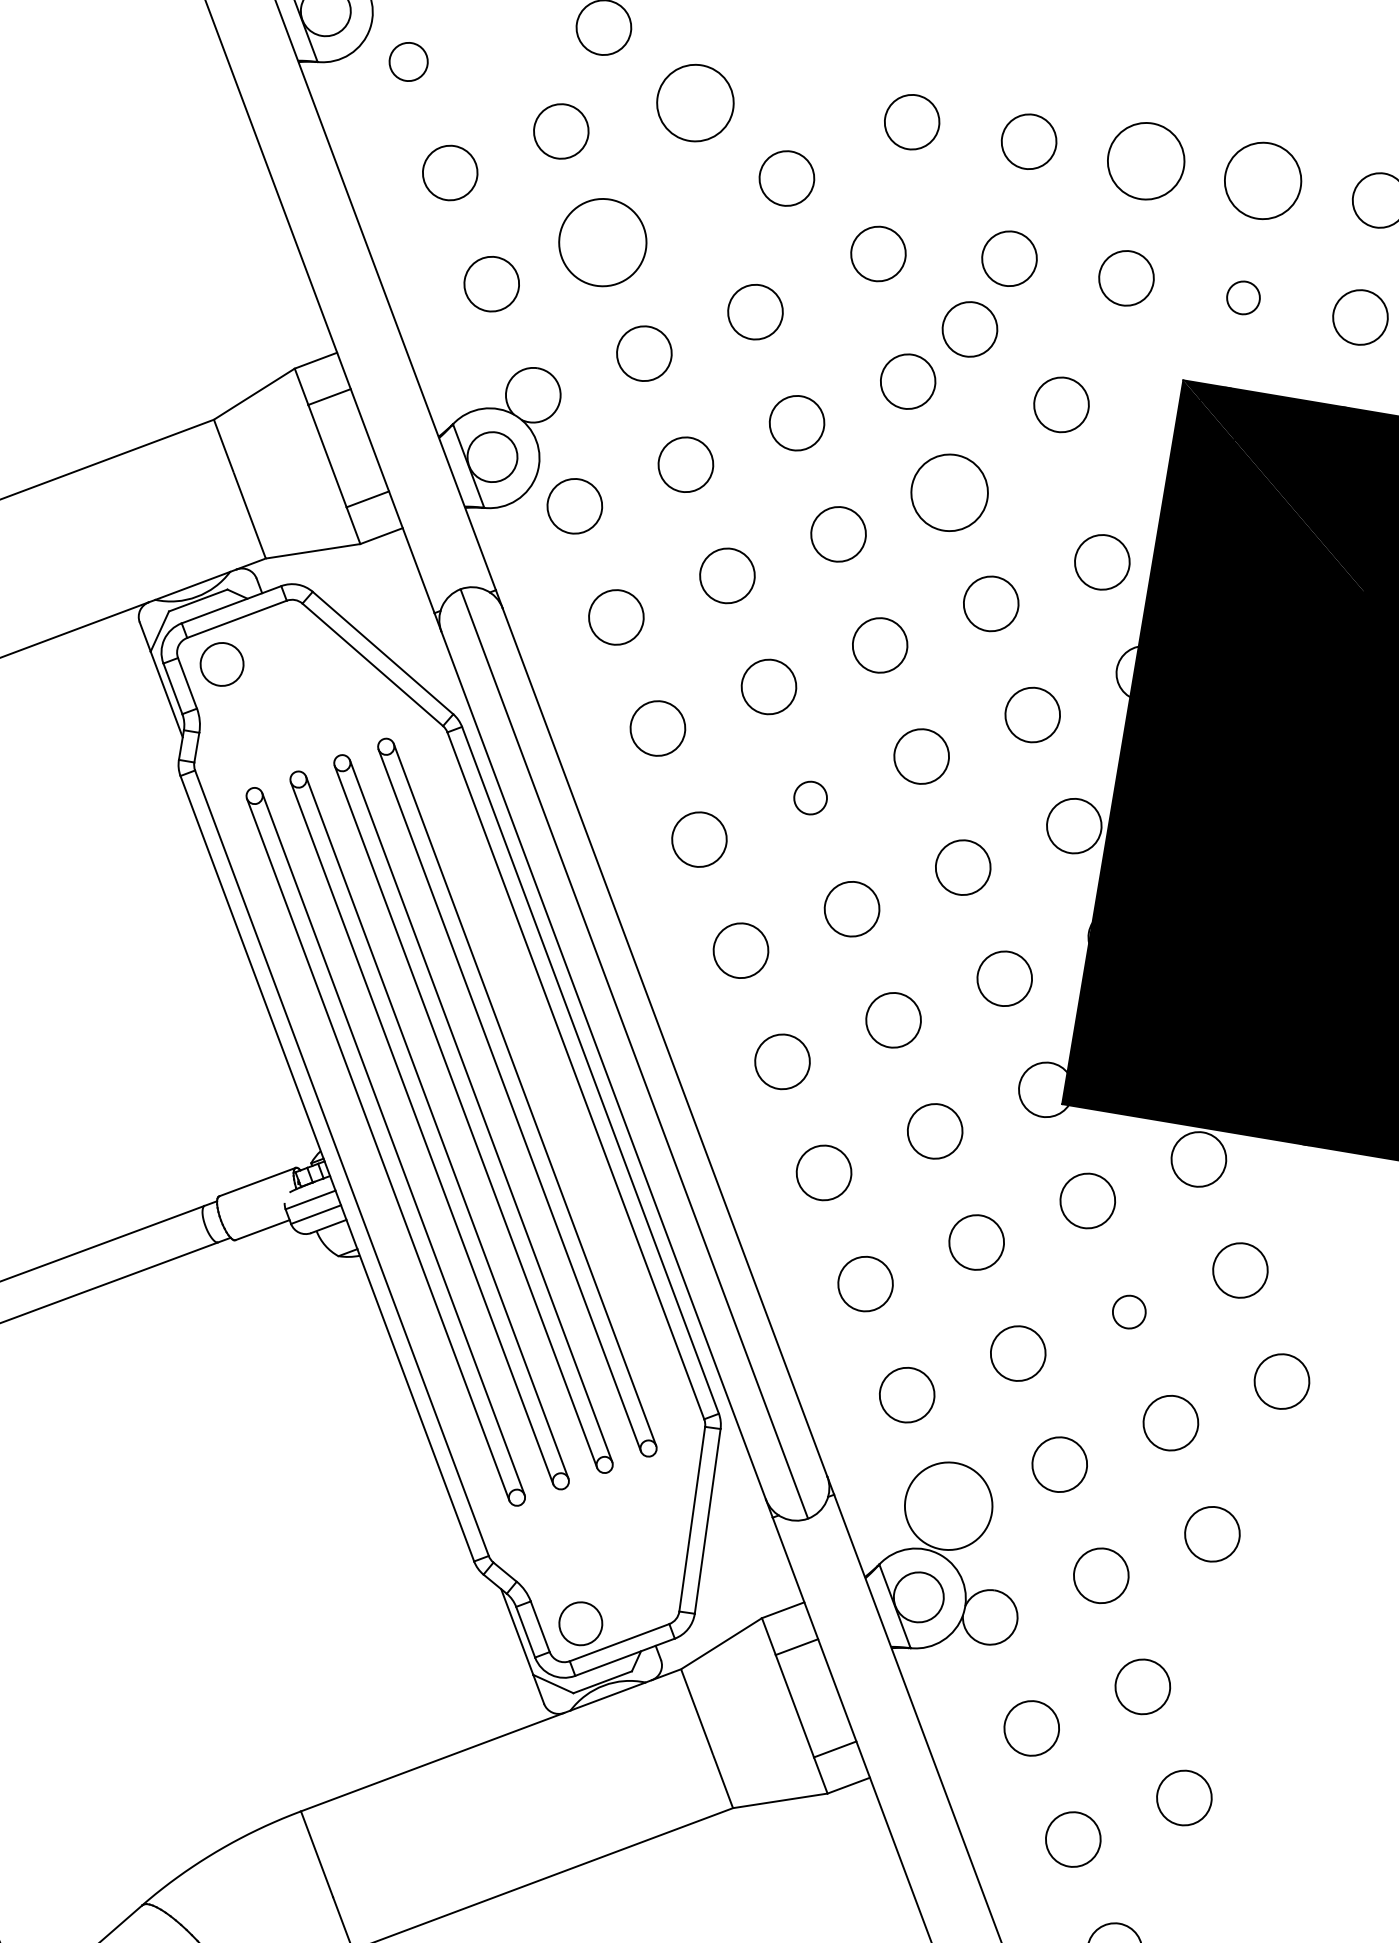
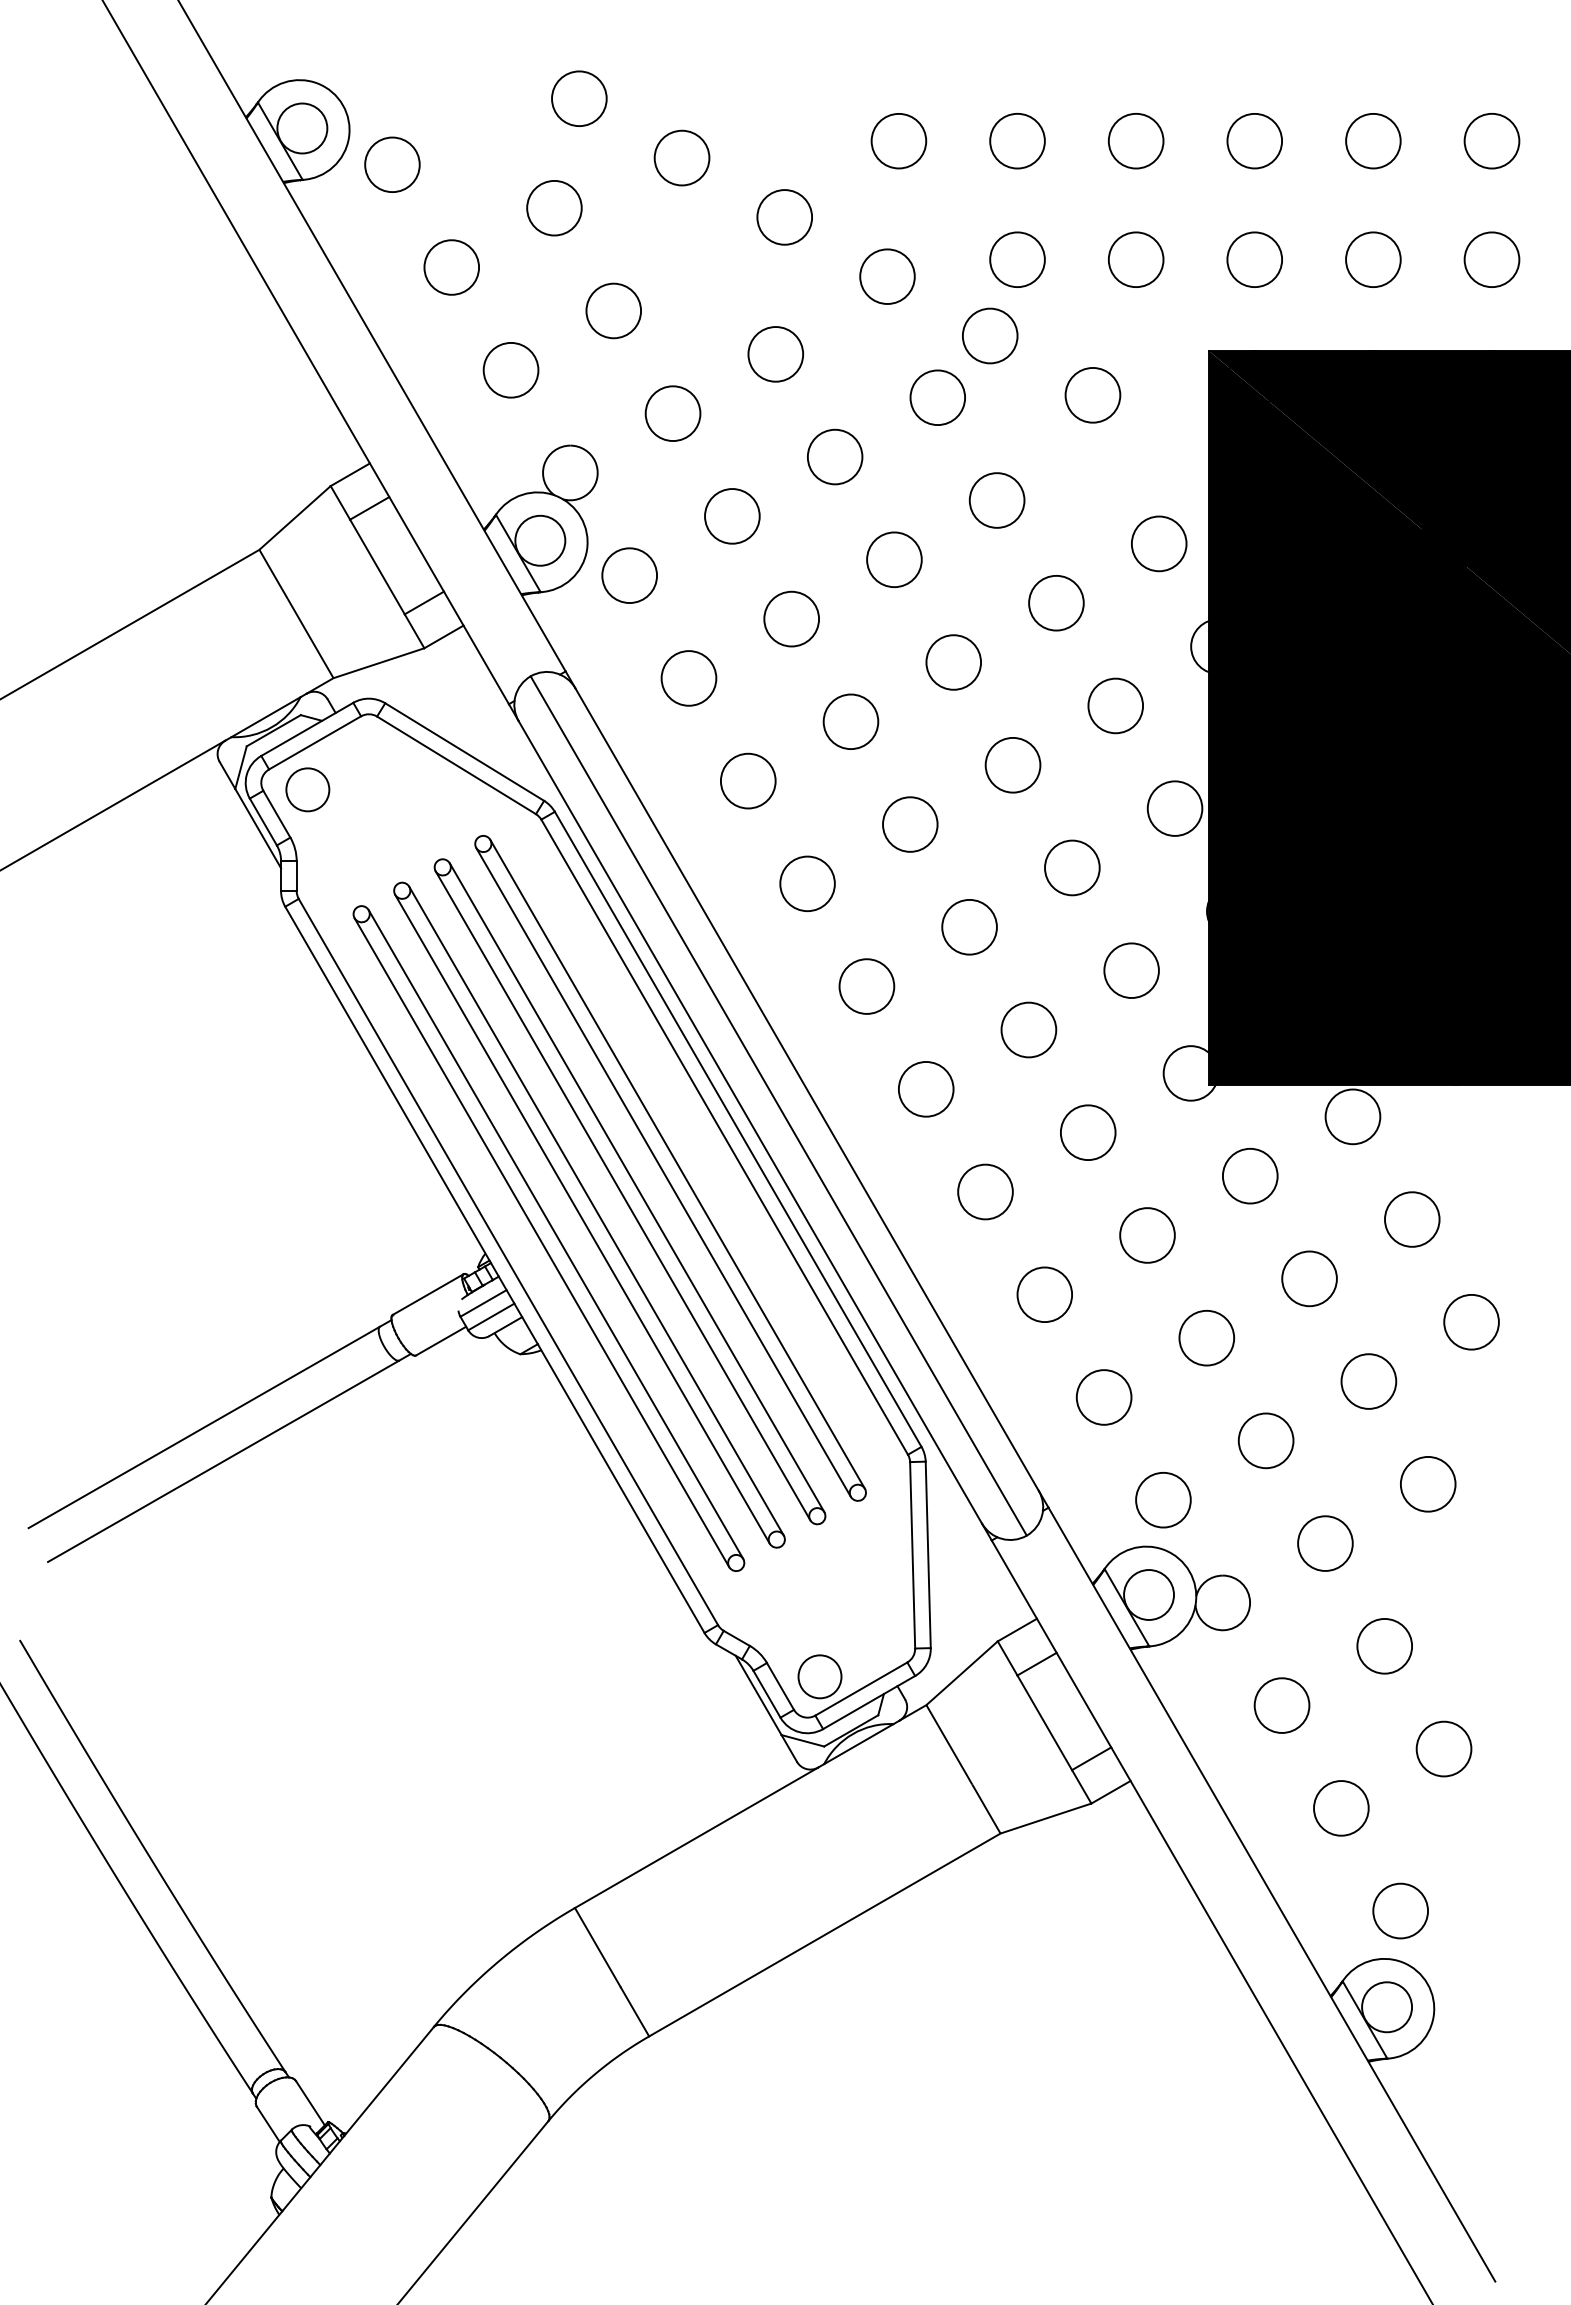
circle: (408, 61) -> (392, 164), size x1.43
circle: (694, 102) -> (681, 157), size x0.71
circle: (1145, 161) -> (1135, 141), size x0.71
circle: (1262, 180) -> (1254, 140), size x0.71
circle: (602, 242) -> (613, 310), size x0.62
circle: (1243, 297) -> (1254, 259), size x1.67
circle: (949, 492) -> (996, 500), size x0.71
circle: (810, 798) -> (910, 824), size x1.67
circle: (1129, 1311) -> (1309, 1278), size x1.67
circle: (948, 1505) -> (1163, 1499), size x0.62

